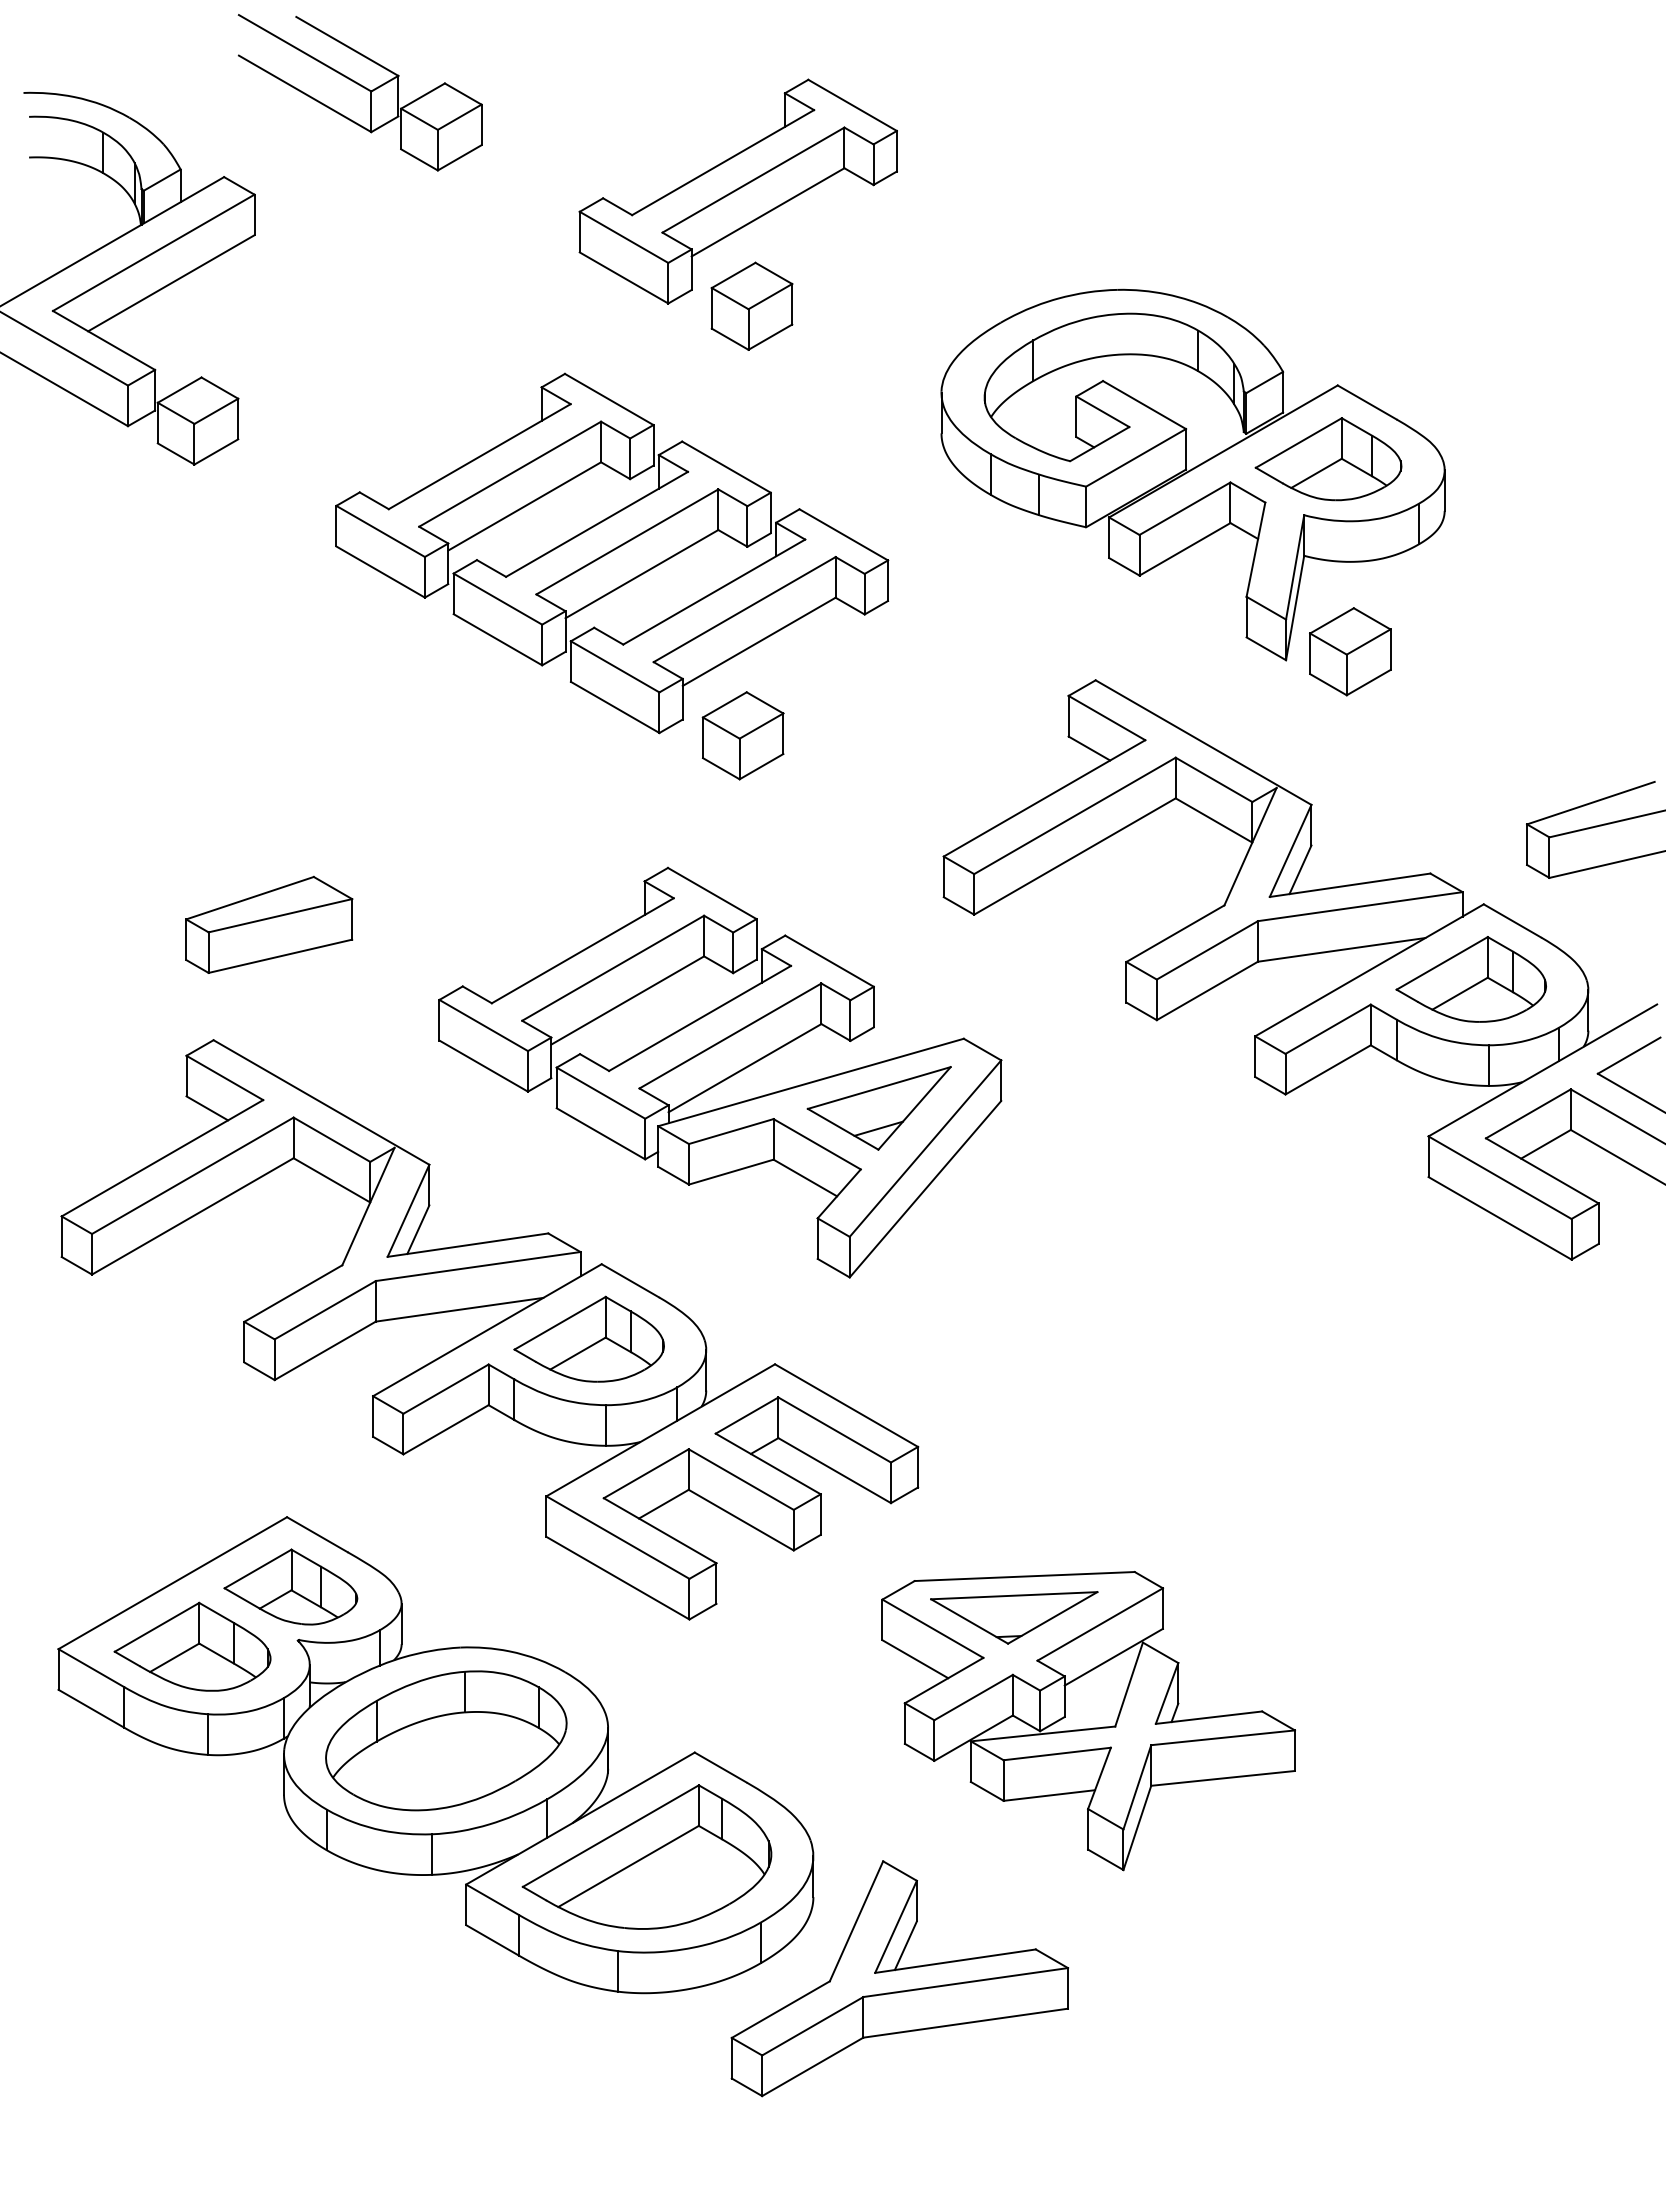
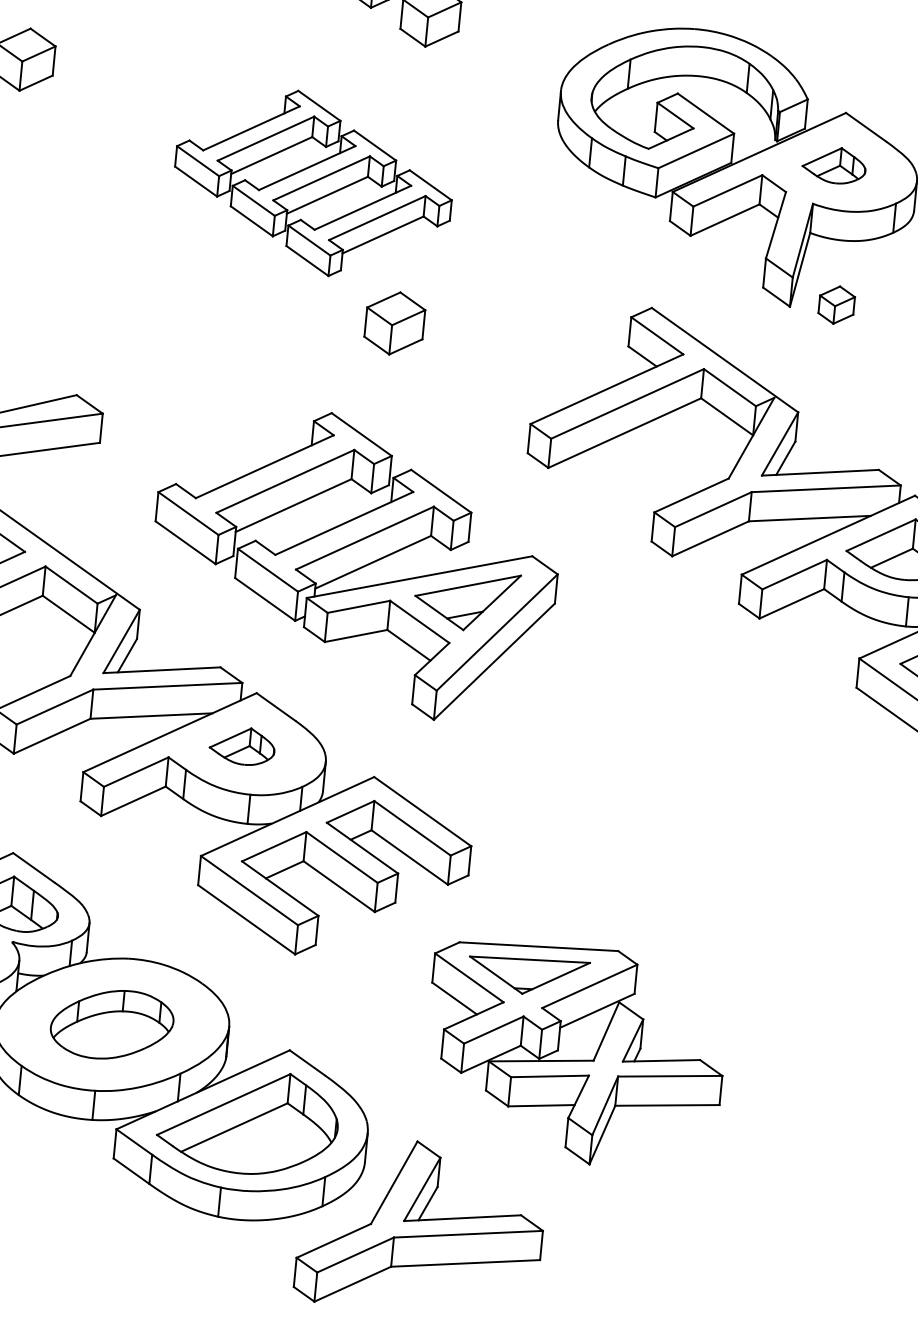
part: (1328, 459) -> (834, 165), size x0.6
part: (612, 553) -> (313, 183), size x0.7
part: (1350, 651) -> (836, 304), size x0.6
part: (588, 1338) -> (242, 745), size x0.6
part: (446, 1740) -> (112, 1024), size x0.7

